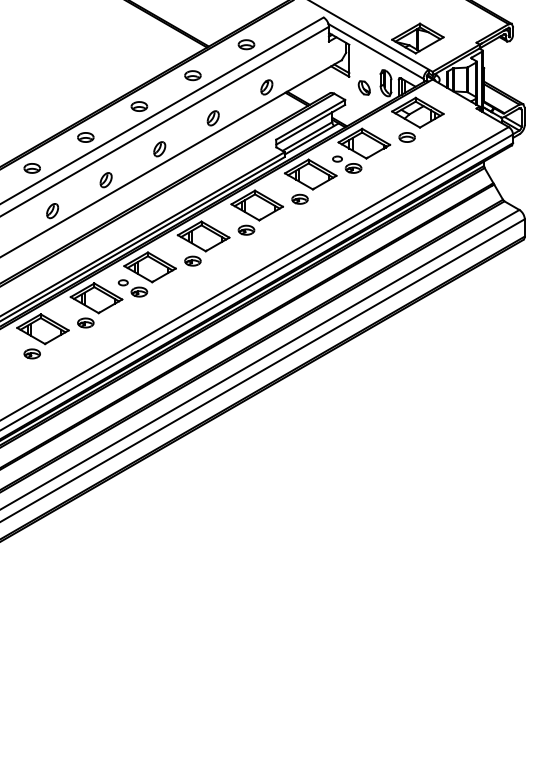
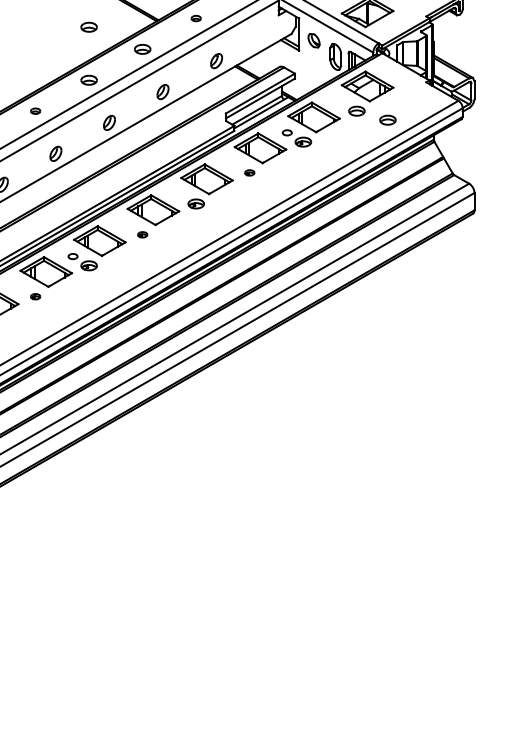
part: (246, 44) -> (196, 18), size x0.6
part: (139, 53) -> (89, 27), added
part: (363, 87) -> (313, 40), moved
part: (85, 137) -> (35, 111), size x0.6
part: (437, 146) -> (387, 120), added
part: (299, 198) -> (249, 172), size x0.6
part: (192, 260) -> (142, 234), size x0.6
part: (85, 322) -> (35, 296), size x0.6

